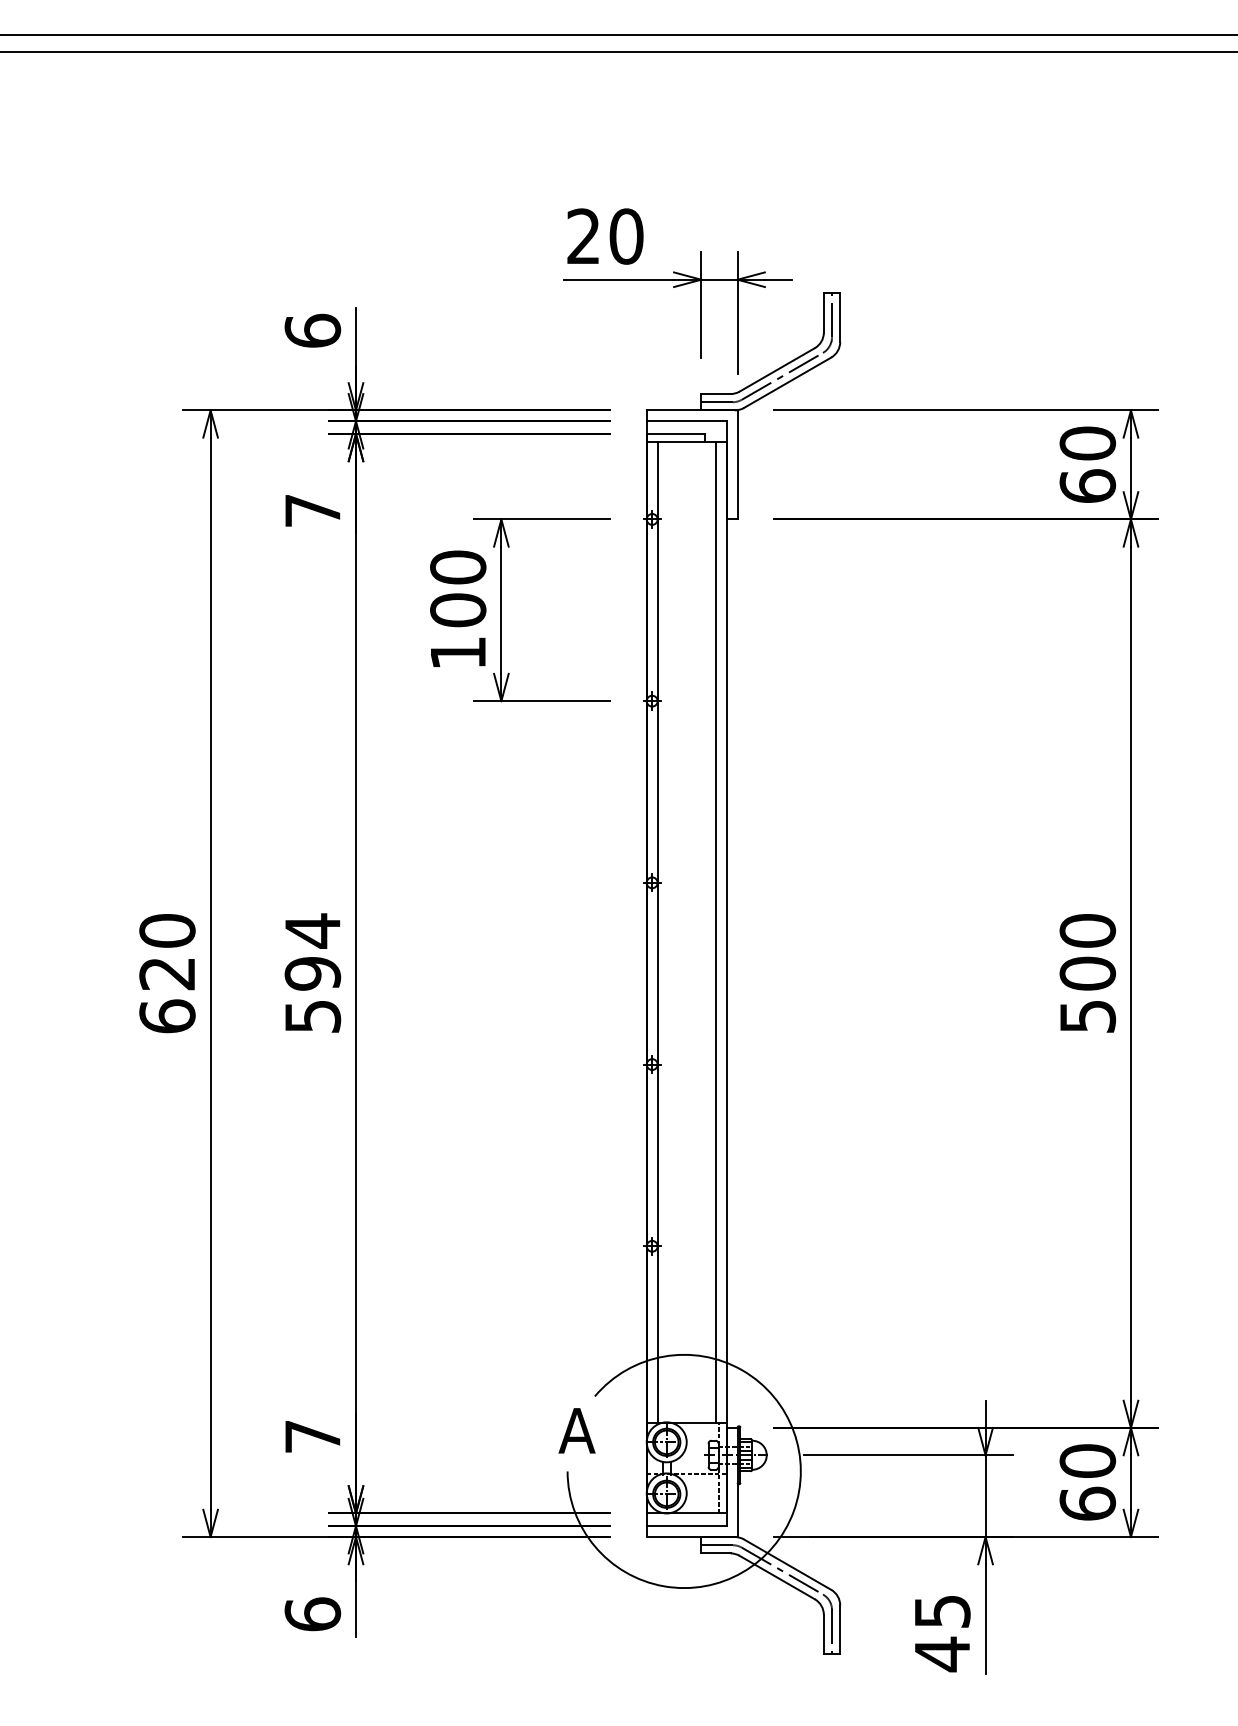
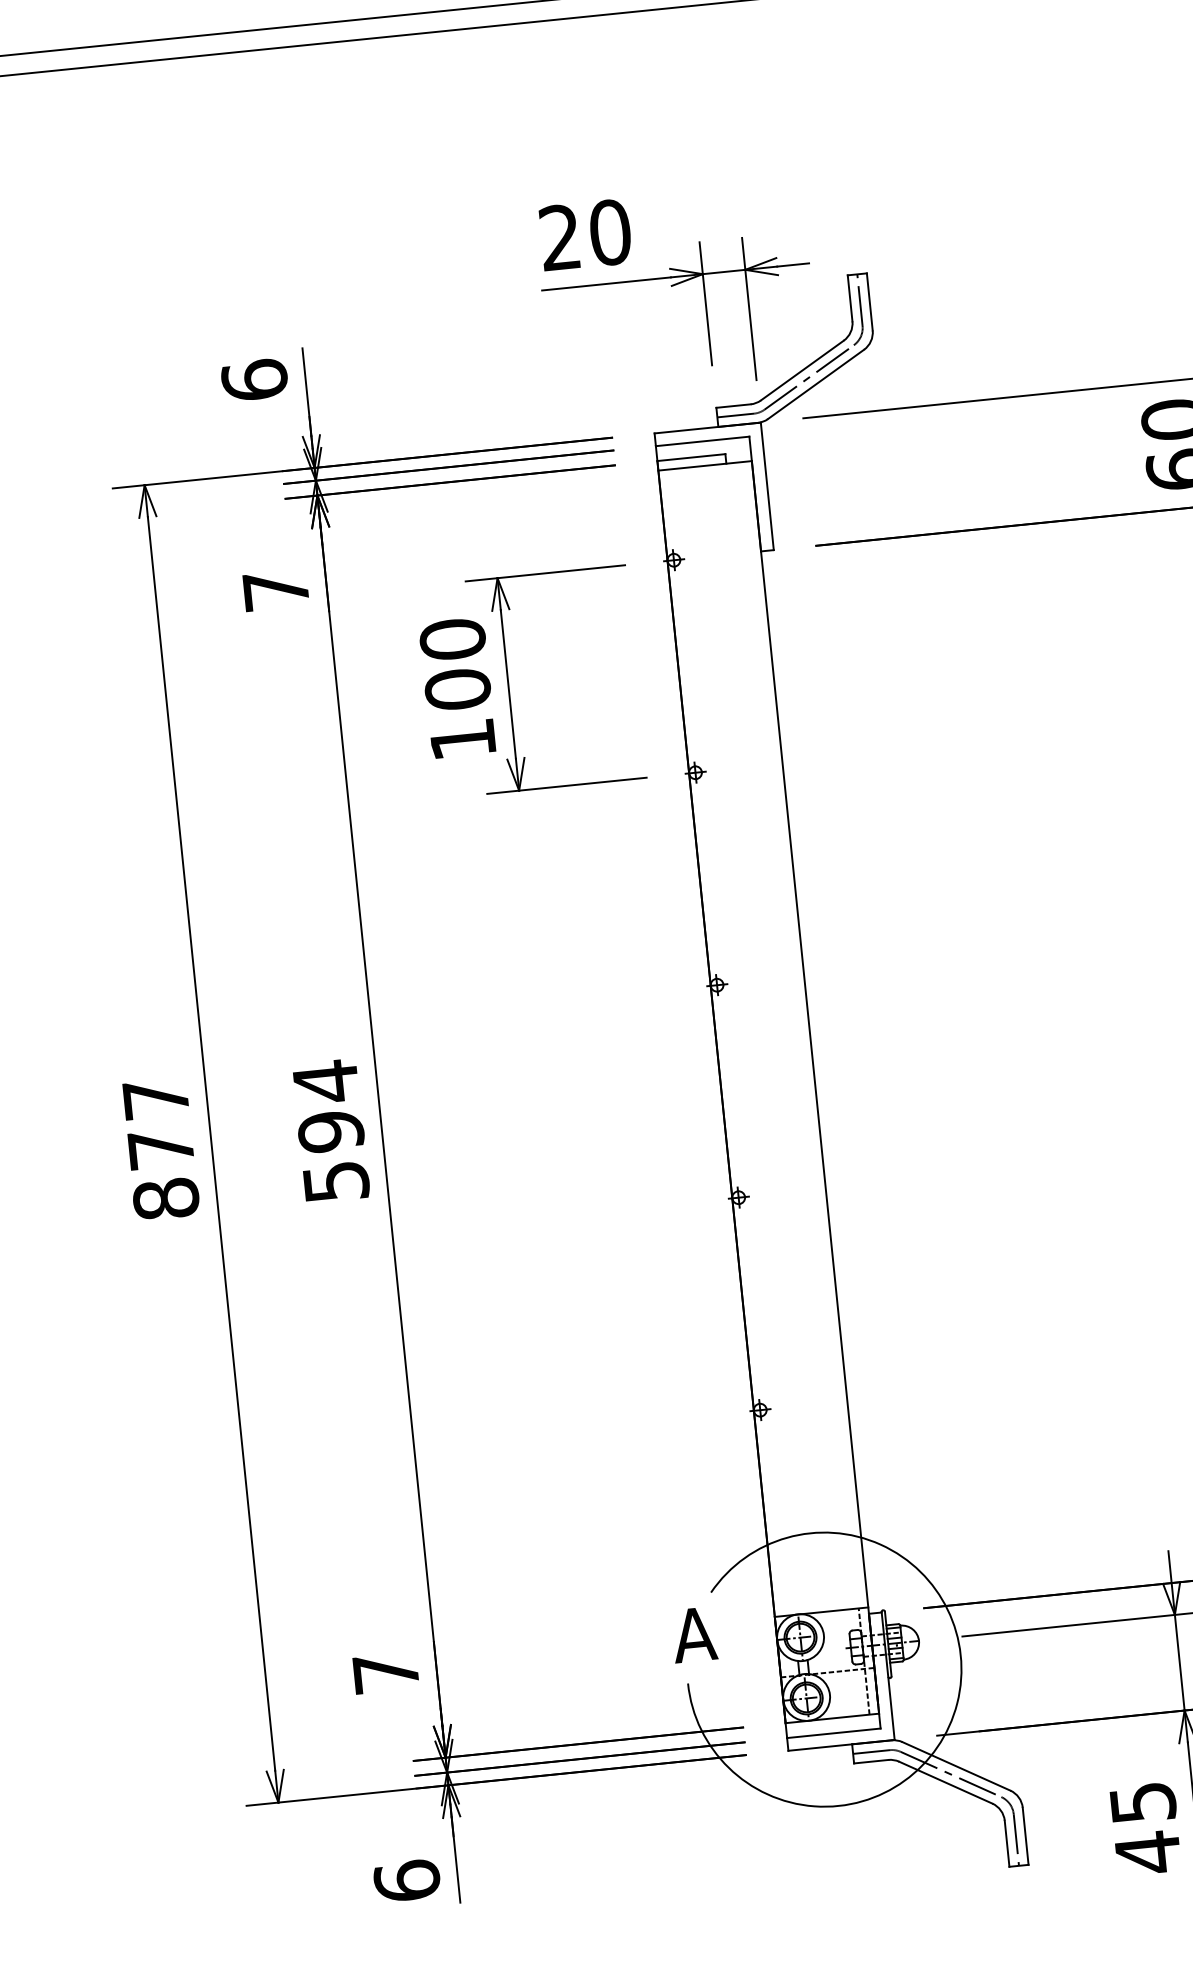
line: (657, 932) -> (729, 1042), removed
line: (715, 932) -> (796, 1035), removed
text: (167, 973) -> (161, 1148), 620 -> 877

